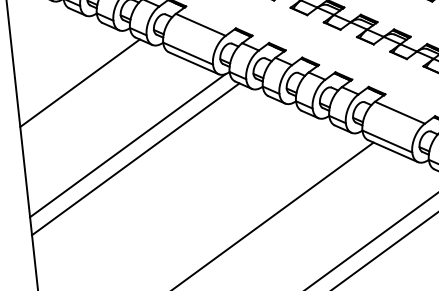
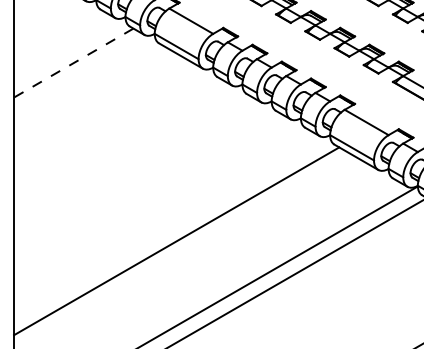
line: (79, 83) -> (73, 63), solid -> dashed
line: (127, 145) -> (111, 125), removed
line: (135, 158) -> (117, 138), removed

